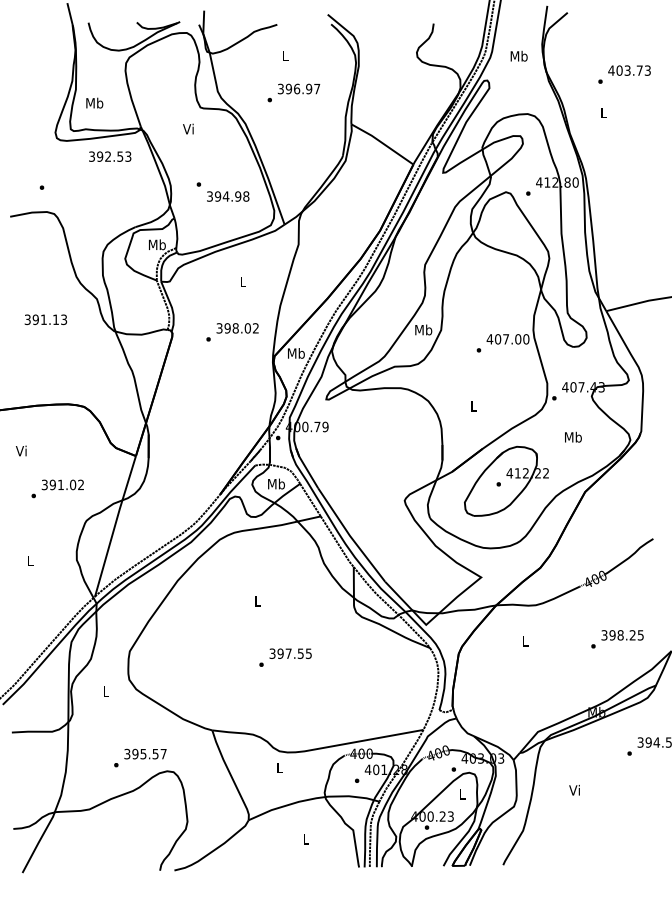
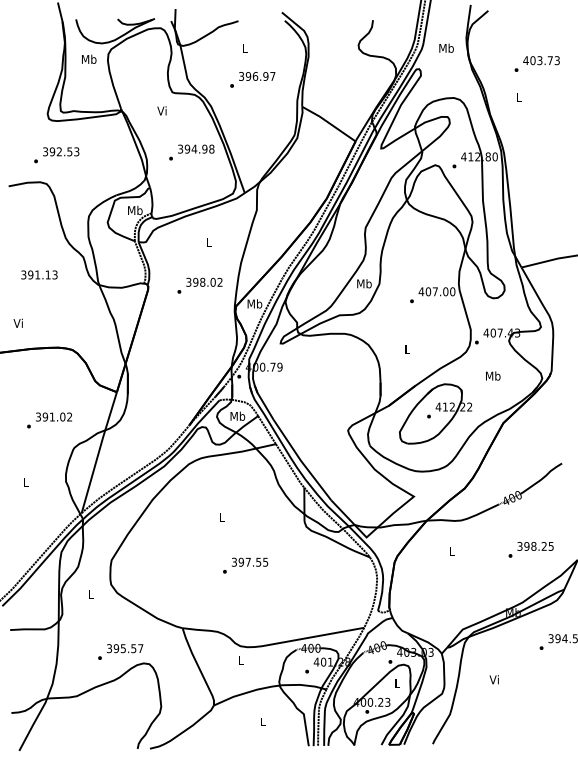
text: (94, 102) -> (88, 58), moved
text: (110, 156) -> (61, 151), moved
text: (228, 196) -> (196, 149), moved
text: (21, 450) -> (18, 322), moved

